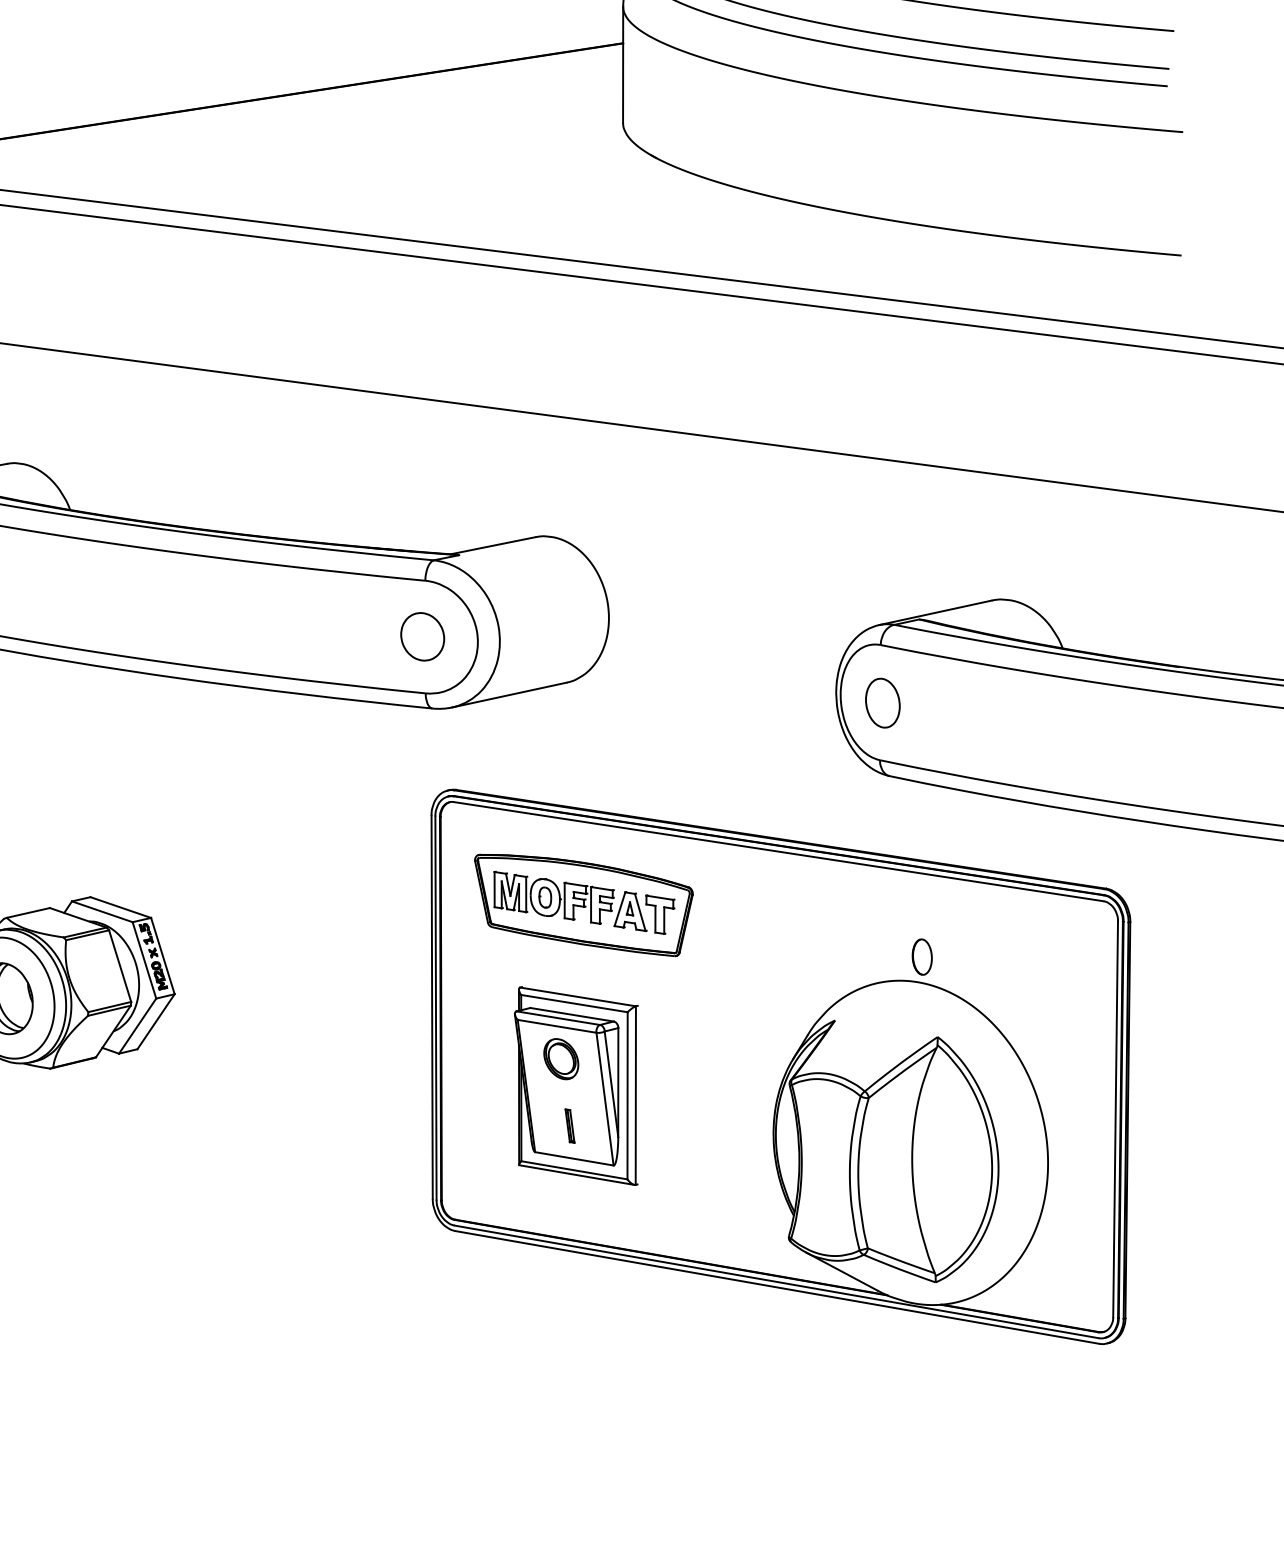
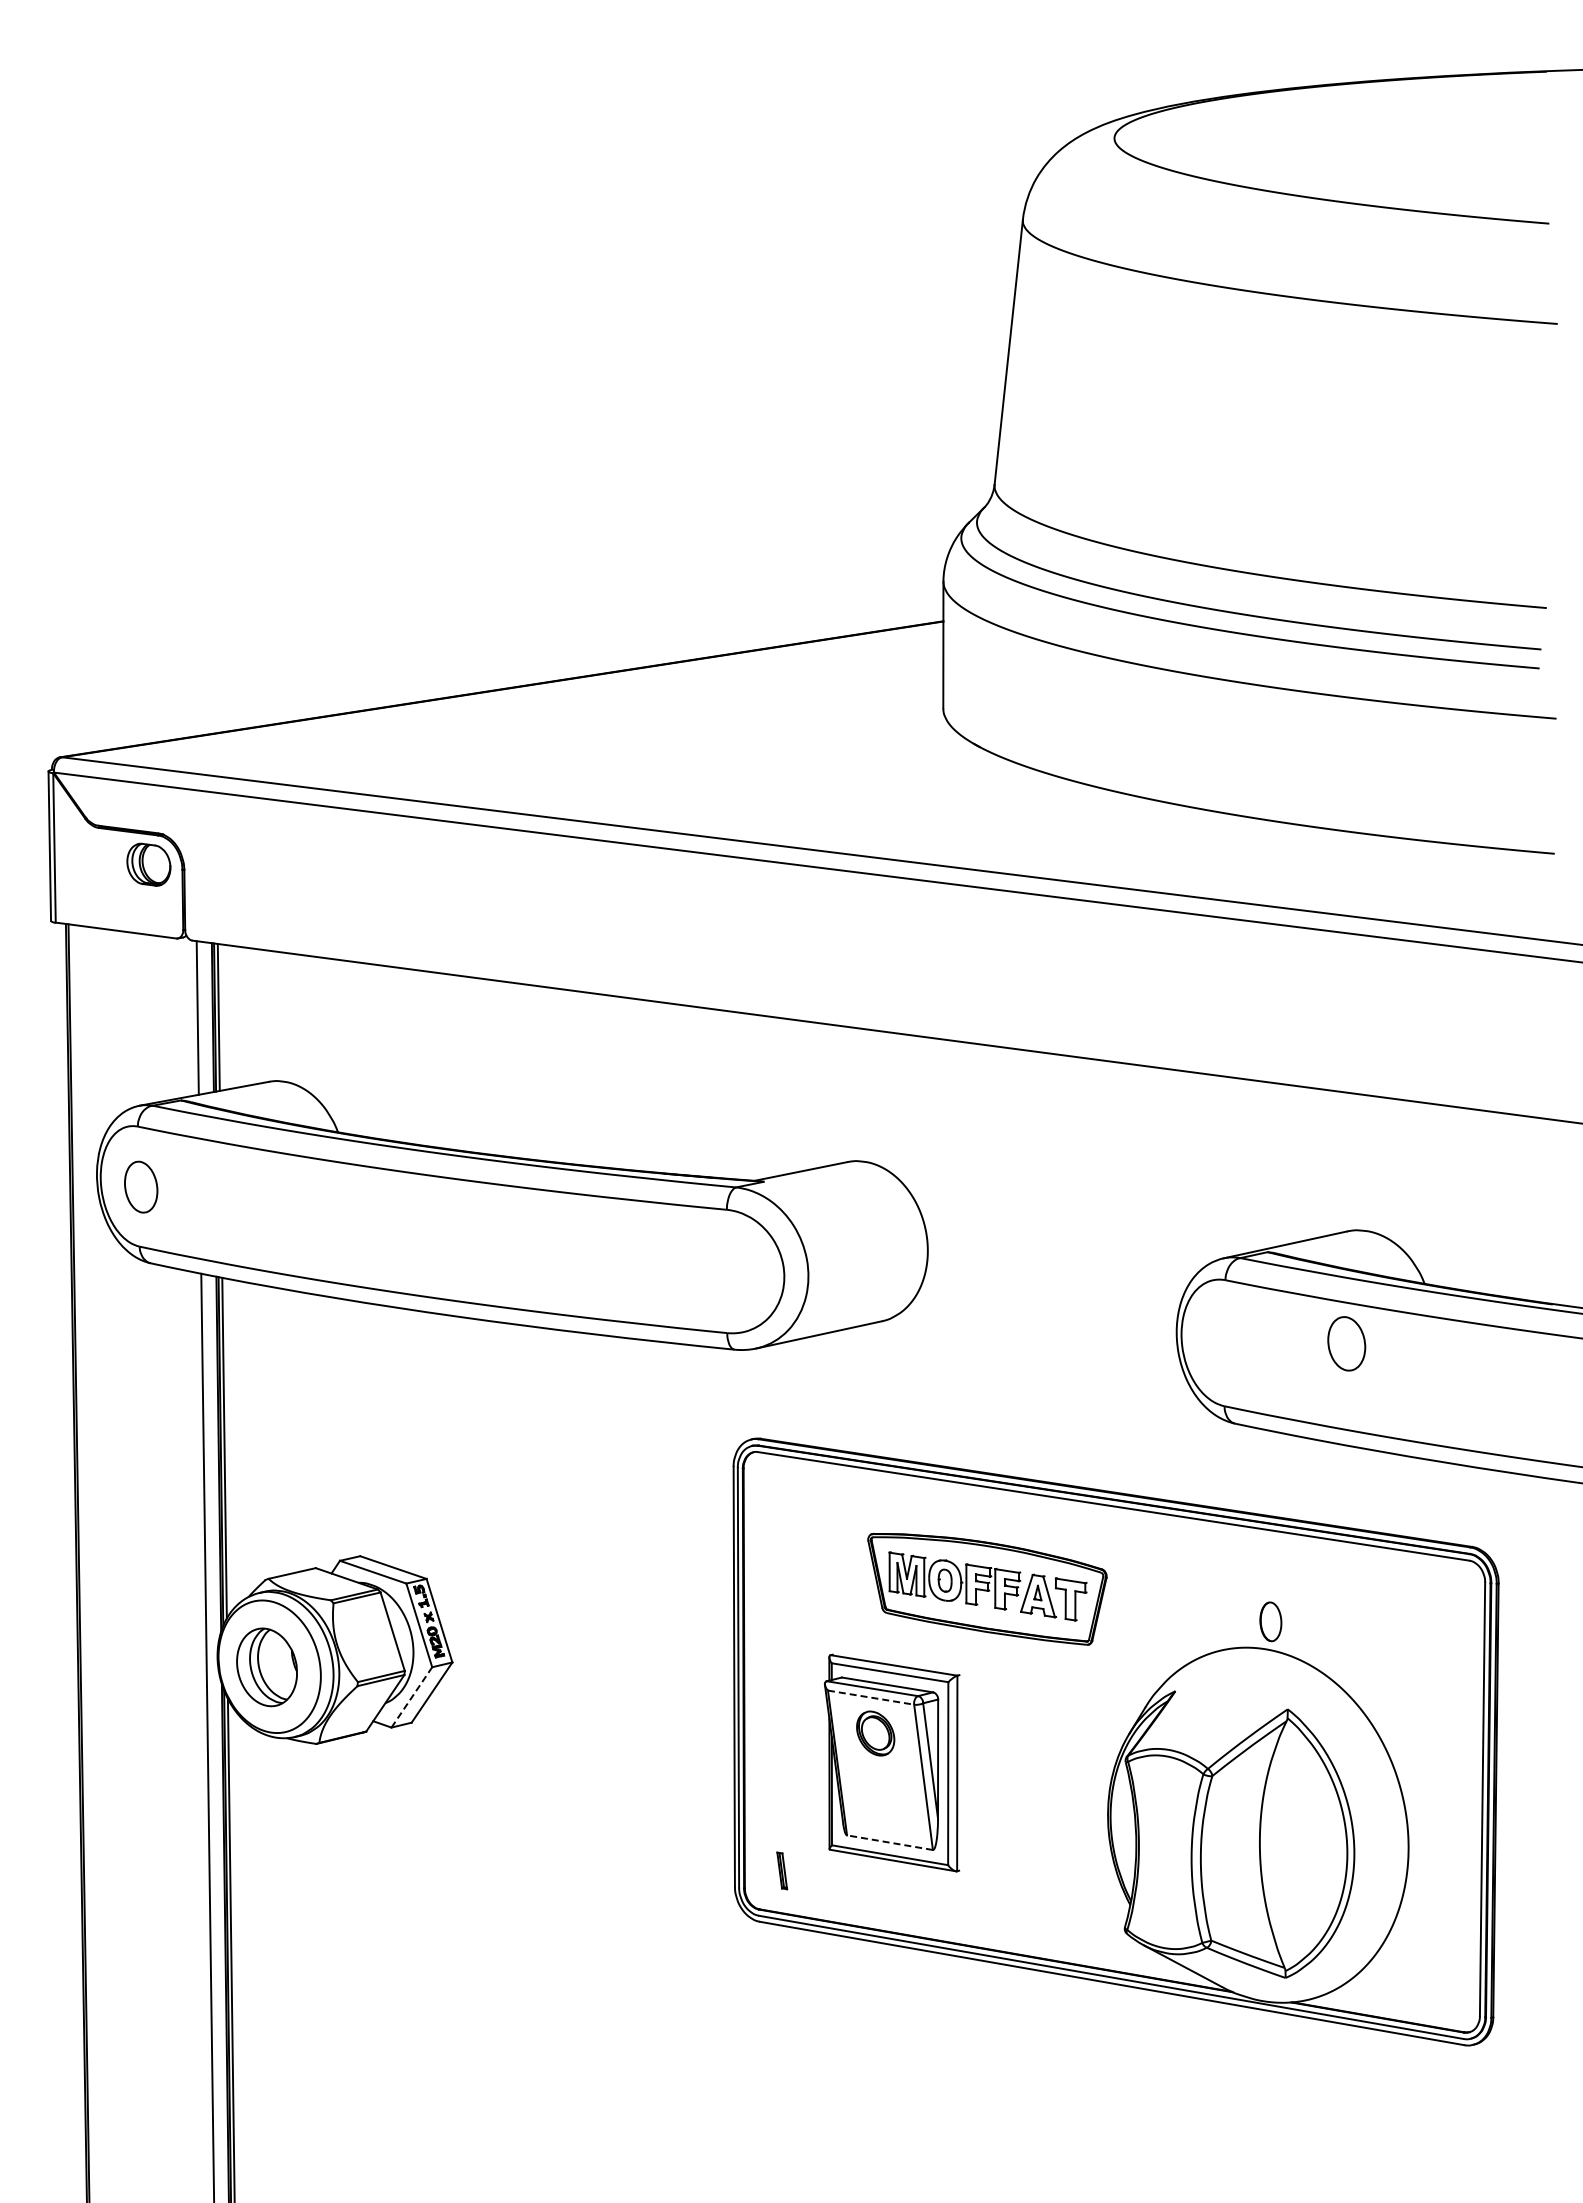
part: (422, 637) -> (723, 1271), removed
part: (882, 702) -> (1346, 1343), moved
part: (583, 904) -> (987, 1588), moved
line: (138, 1026) -> (412, 1697), solid -> dashed
line: (557, 1026) -> (871, 1697), solid -> dashed
part: (570, 1125) -> (782, 1870), moved
line: (573, 1158) -> (889, 1842), solid -> dashed

